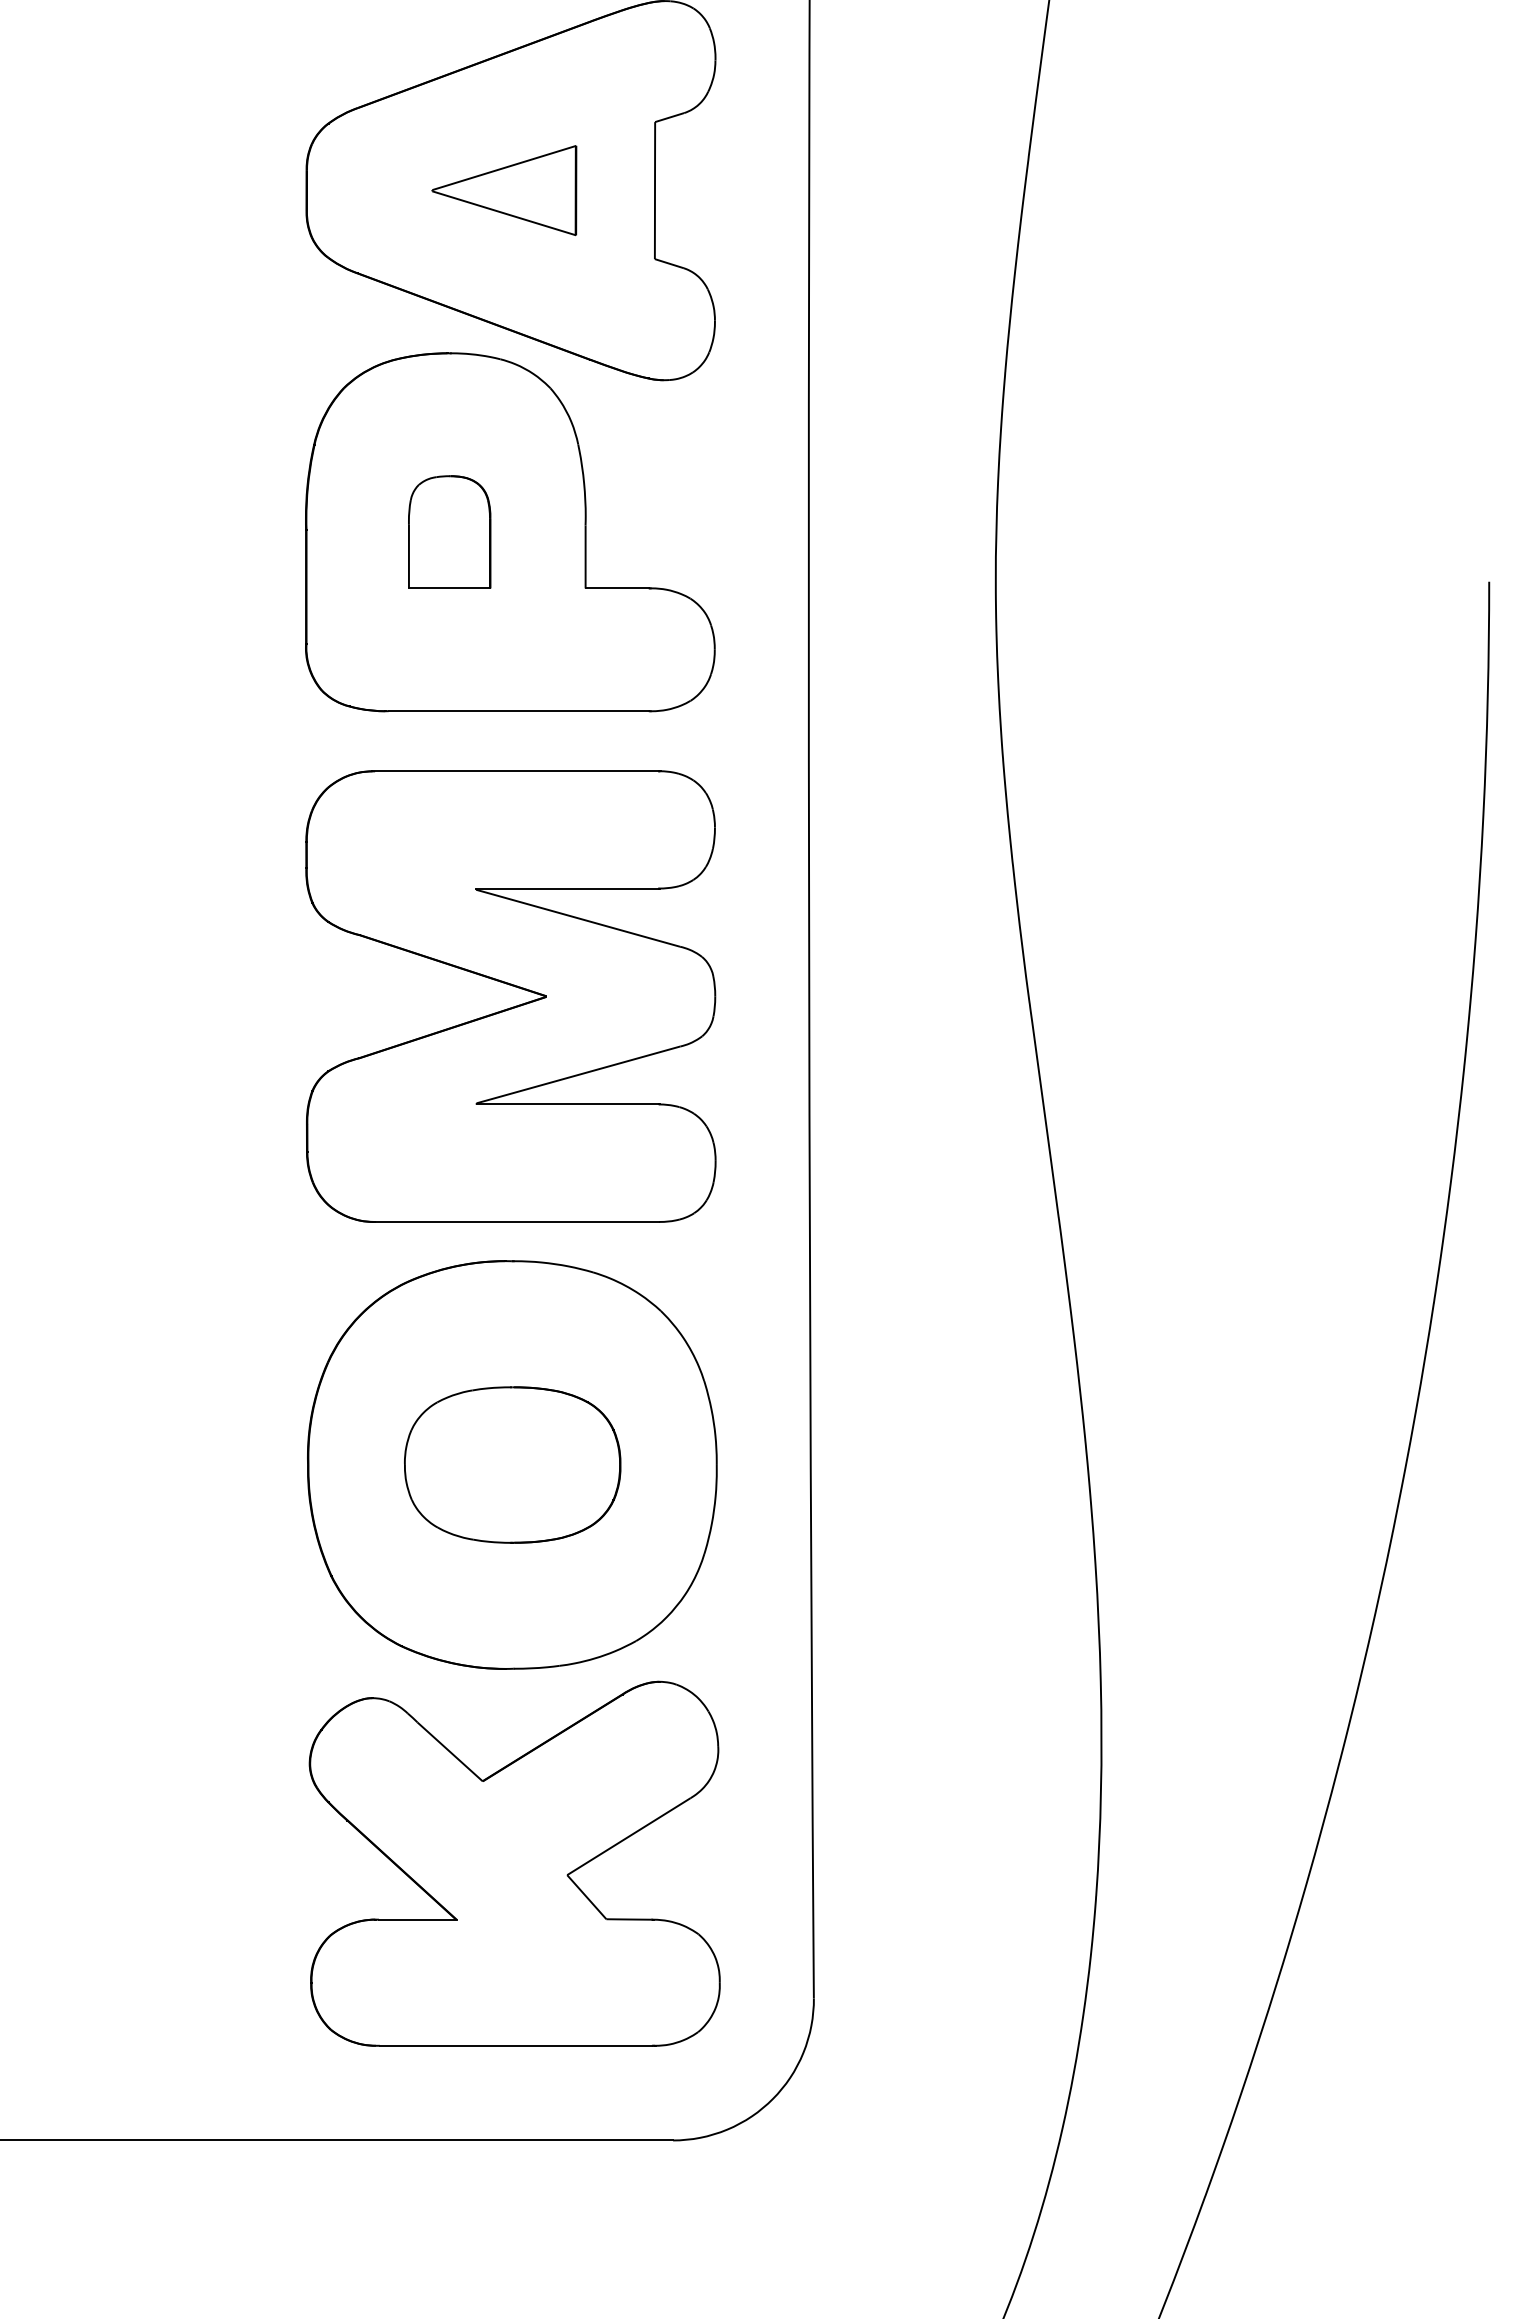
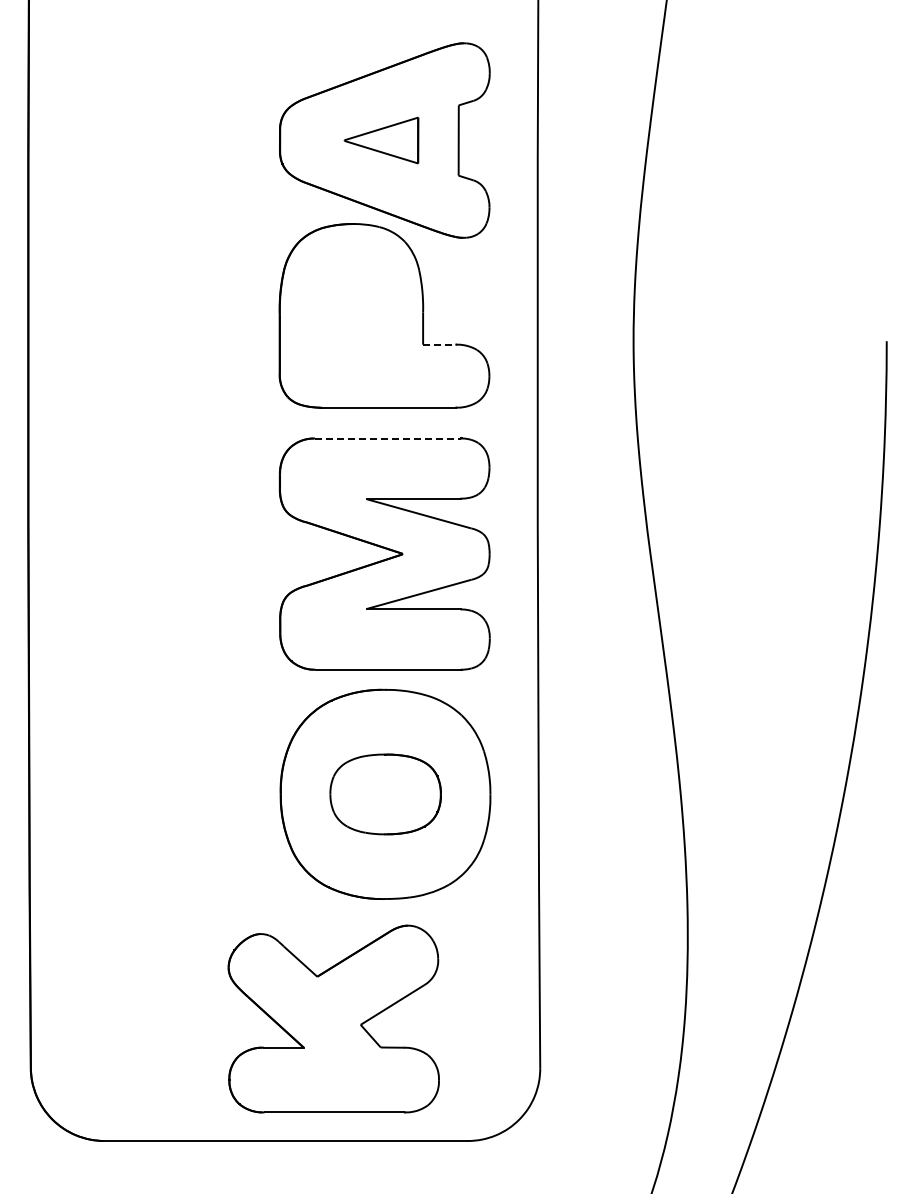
part: (449, 531) -> (353, 315), removed
line: (617, 588) -> (439, 344), solid -> dashed
line: (516, 771) -> (387, 438), solid -> dashed
part: (514, 1862) -> (333, 1018), moved

